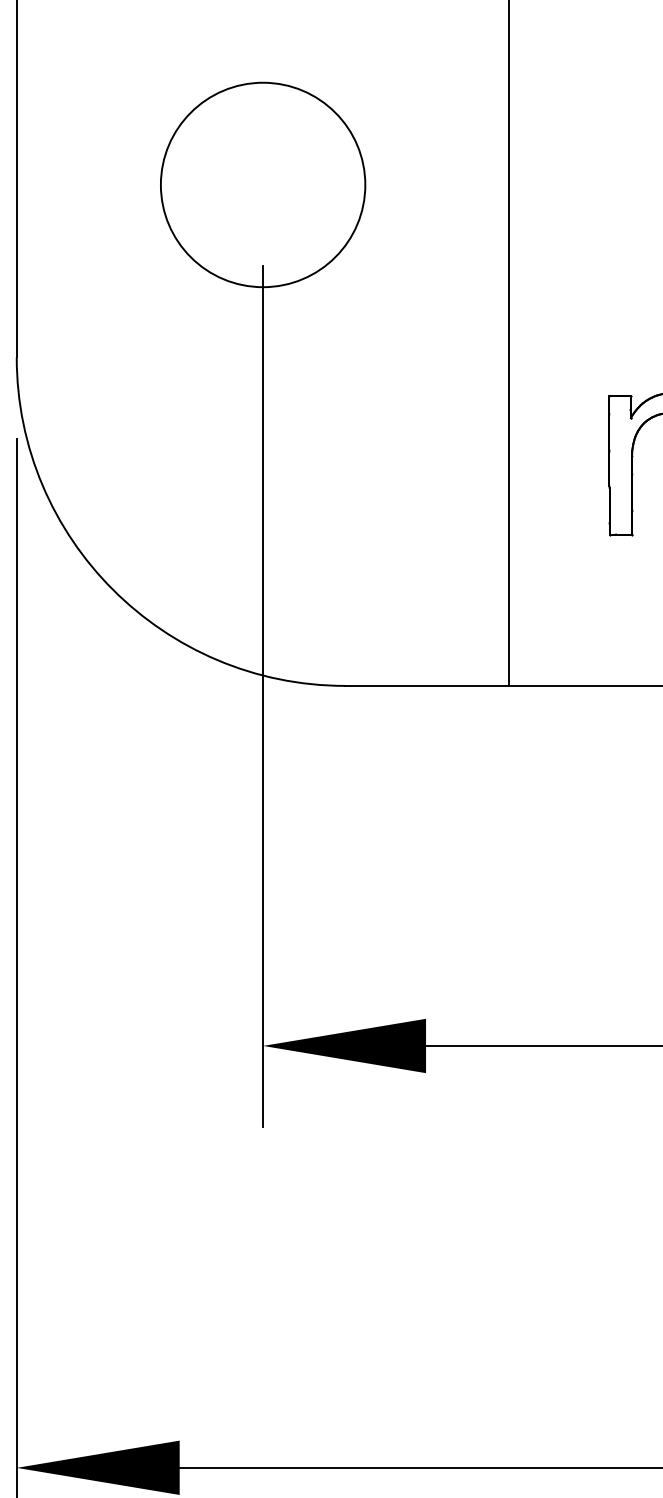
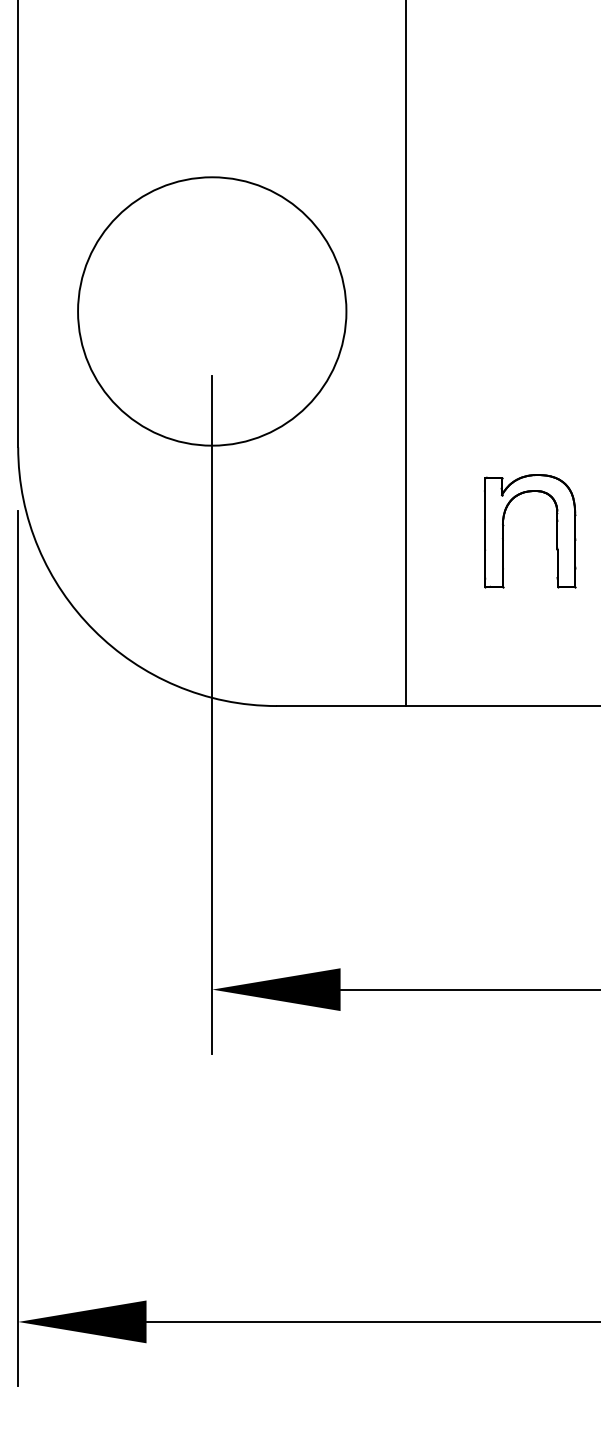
circle: (263, 184) -> (212, 311), size x1.67

